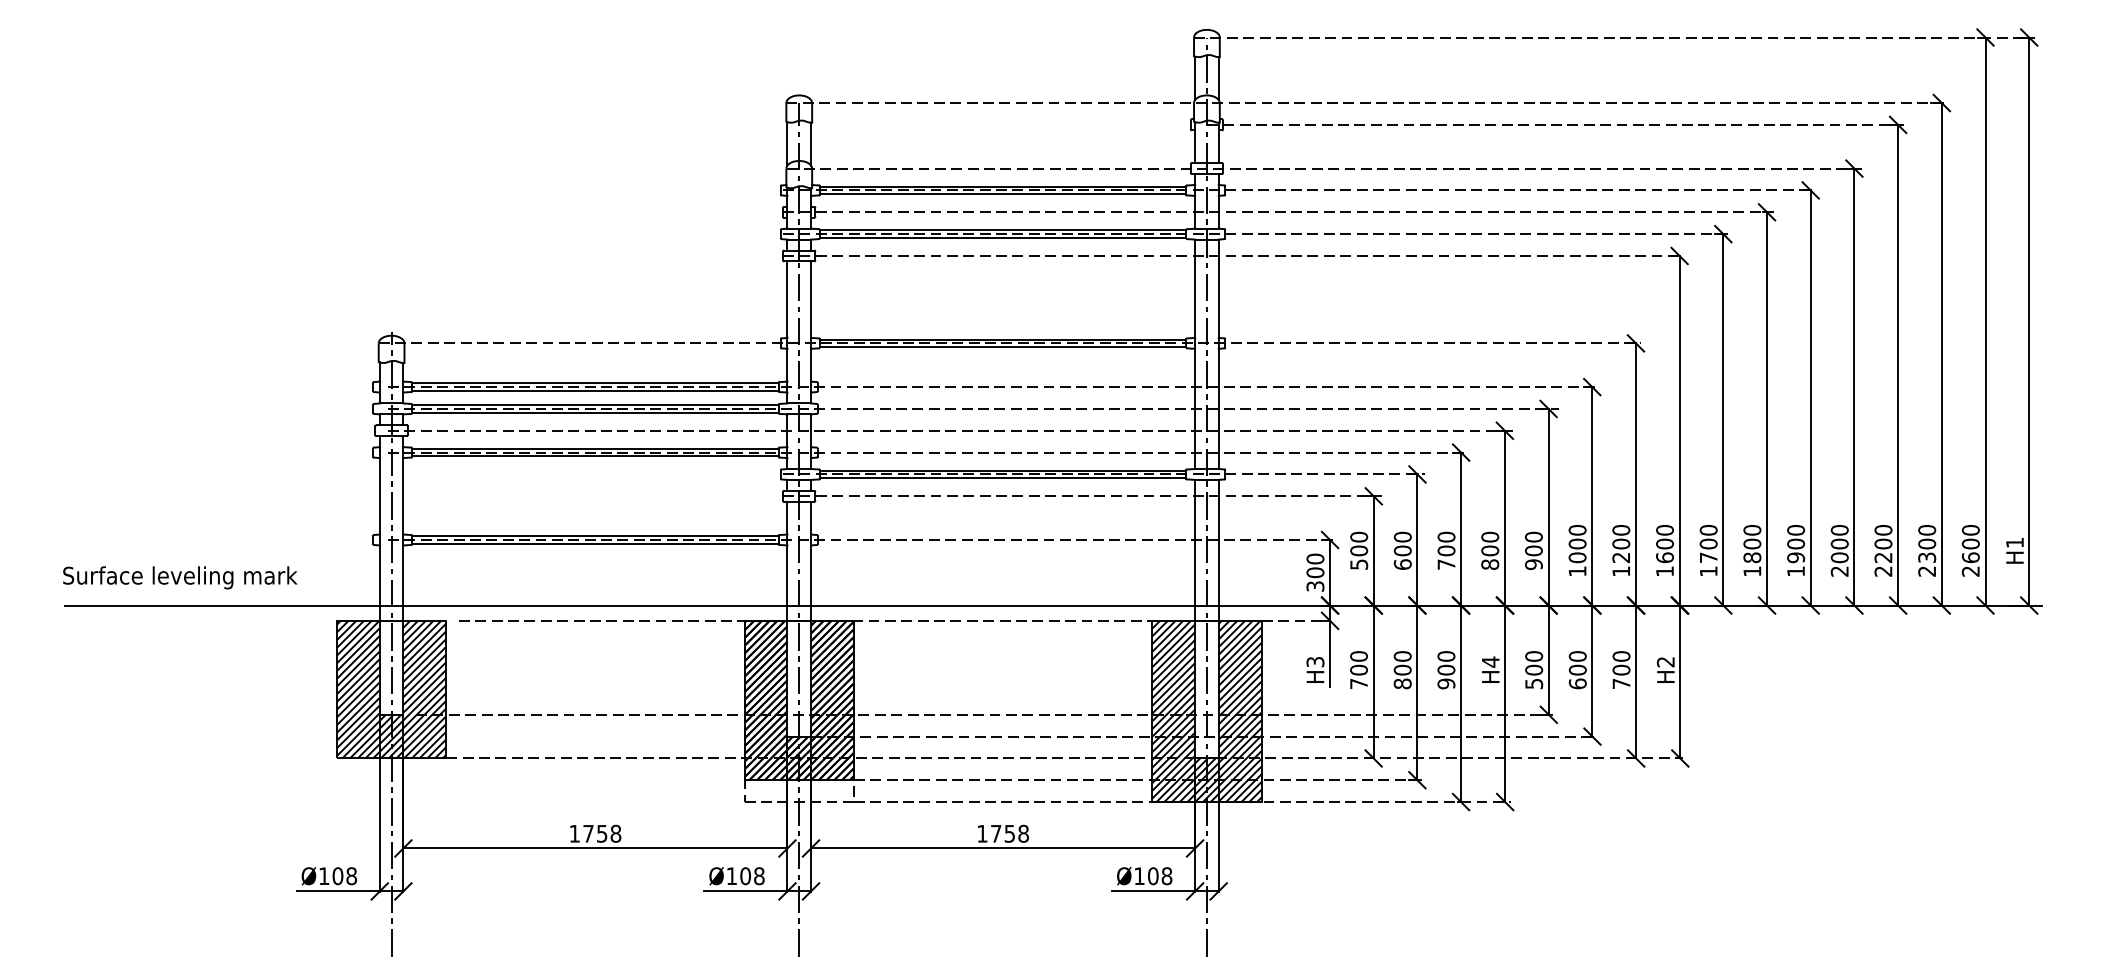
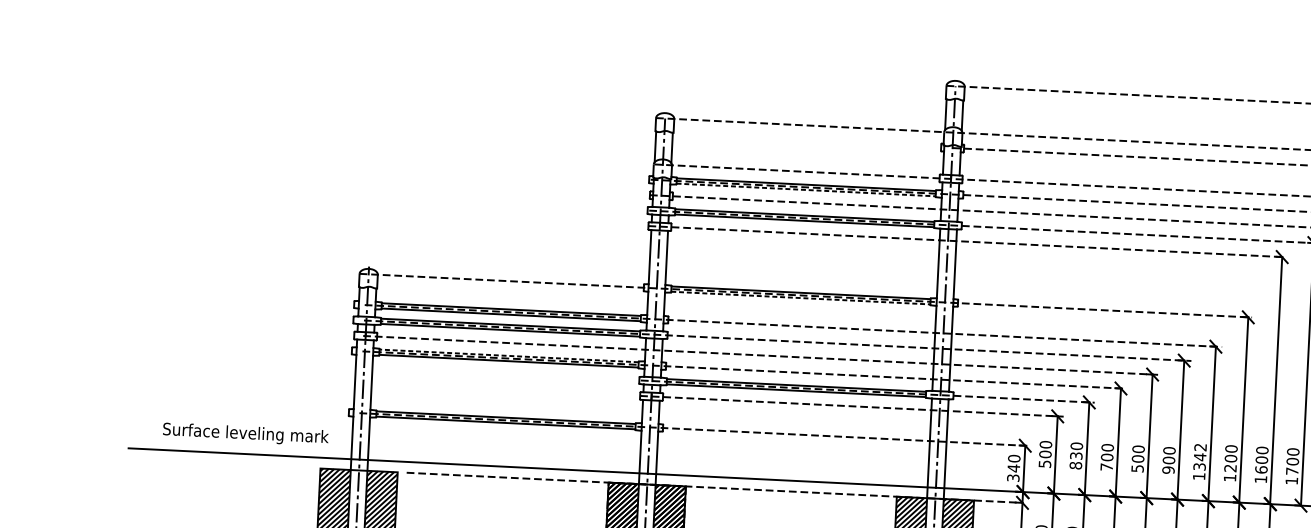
line: (1003, 194) -> (806, 190), solid -> dashed
line: (1003, 347) -> (801, 298), solid -> dashed
line: (594, 448) -> (508, 355), solid -> dashed
text: (1577, 544) -> (1200, 457), 1000 -> 1342
text: (1402, 557) -> (1075, 460), 600 -> 830
text: (1490, 564) -> (1137, 468), 800 -> 500
text: (1315, 572) -> (1013, 468), 300 -> 340
text: (180, 577) -> (246, 434), moved

